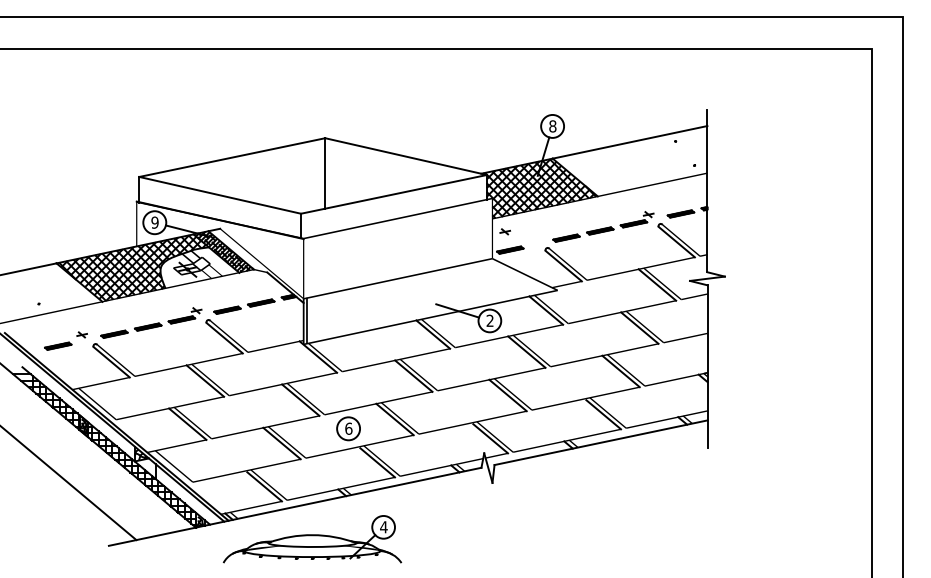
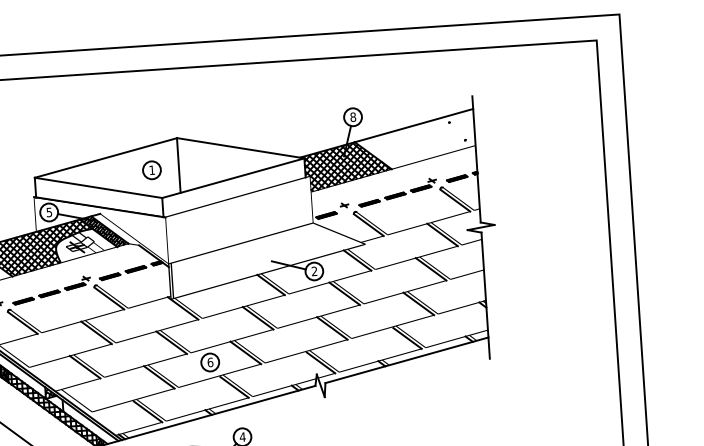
part: (289, 177) -> (151, 170), added
text: (154, 222) -> (48, 212), 9 -> 5
part: (504, 231) -> (343, 205), moved

